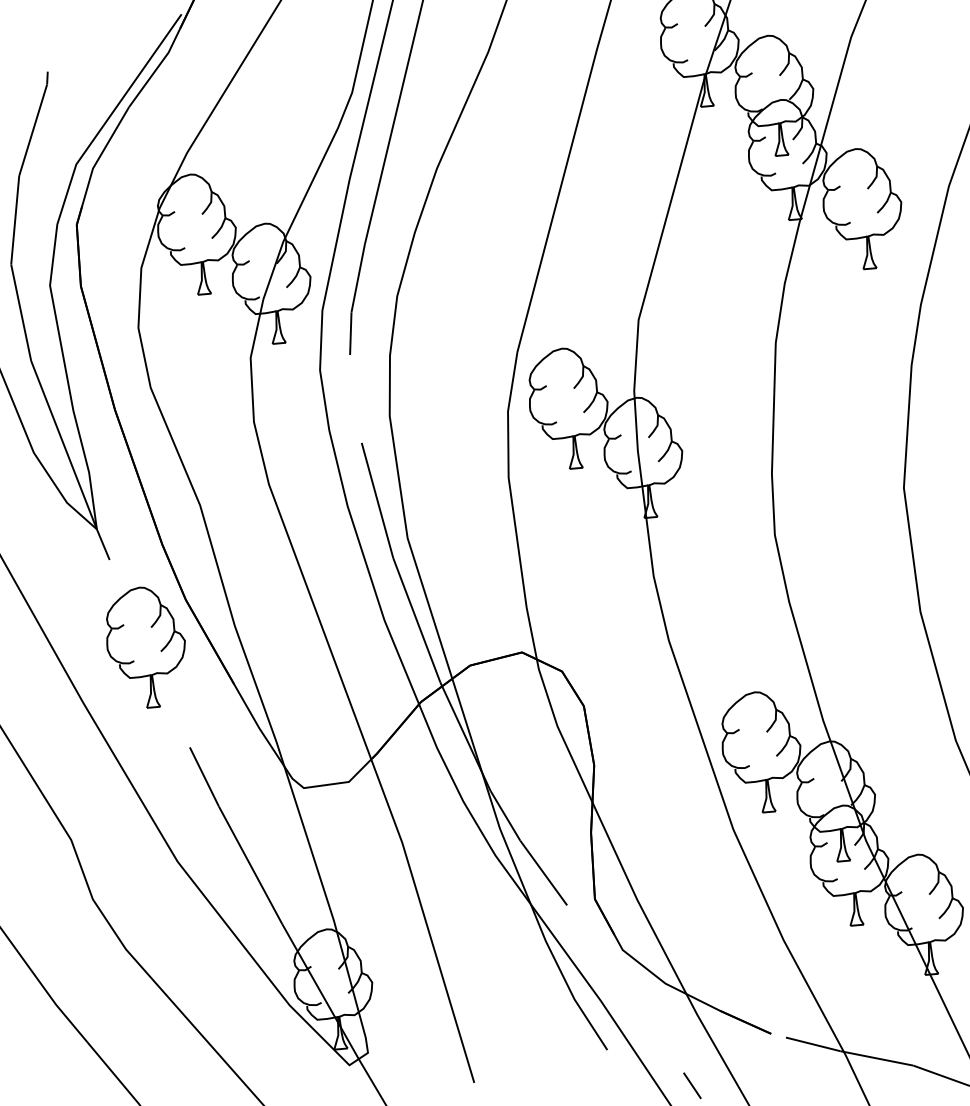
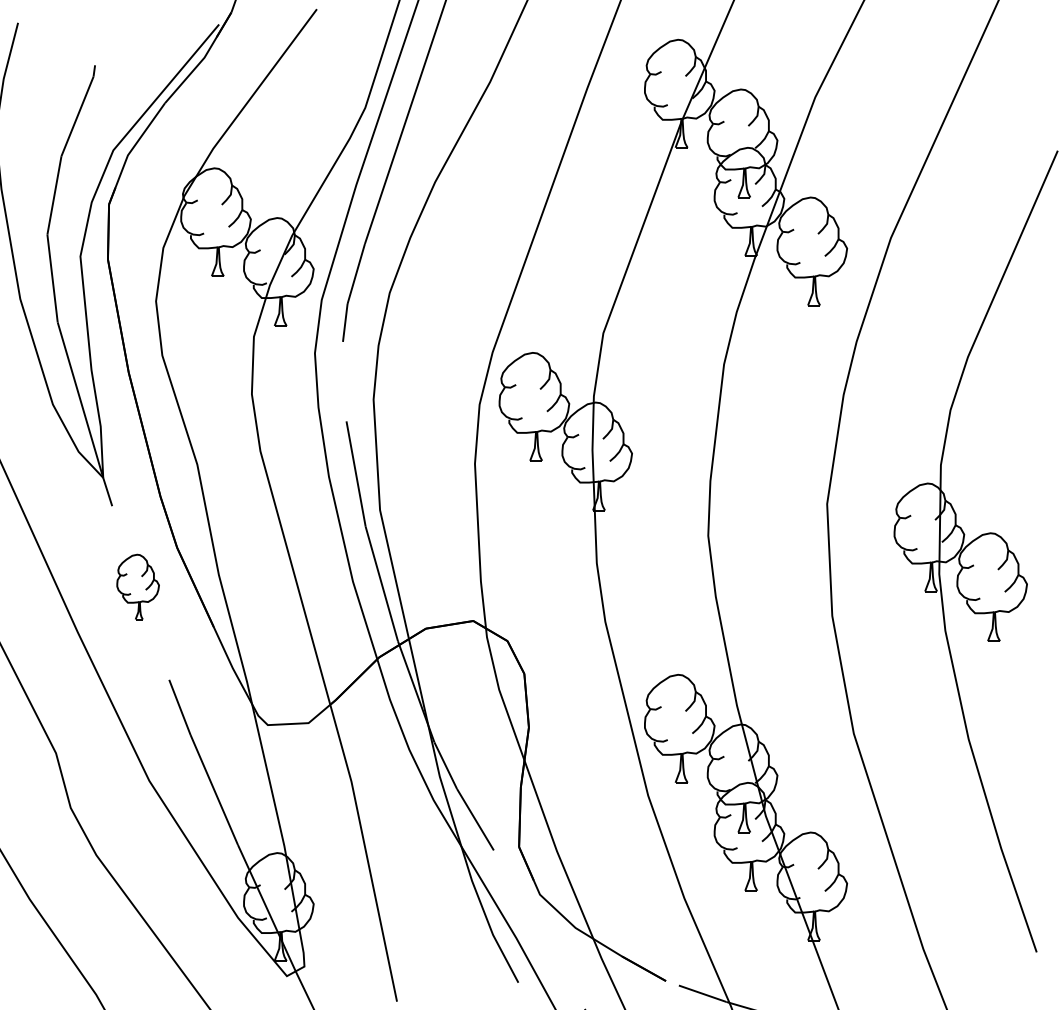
part: (145, 646) -> (137, 586), size x0.6

